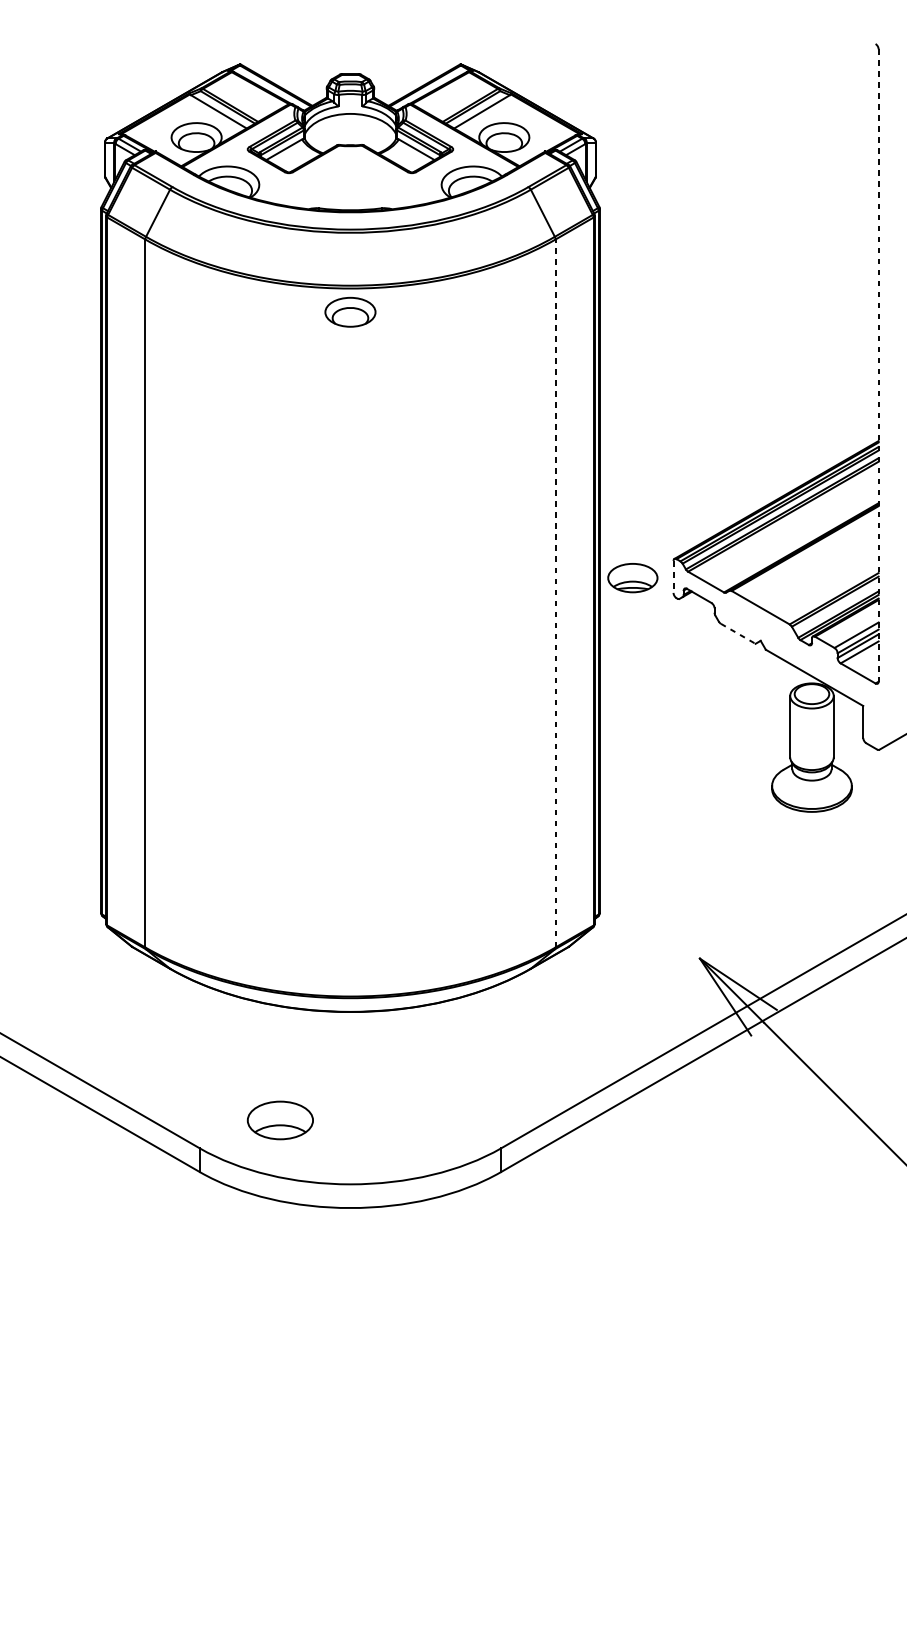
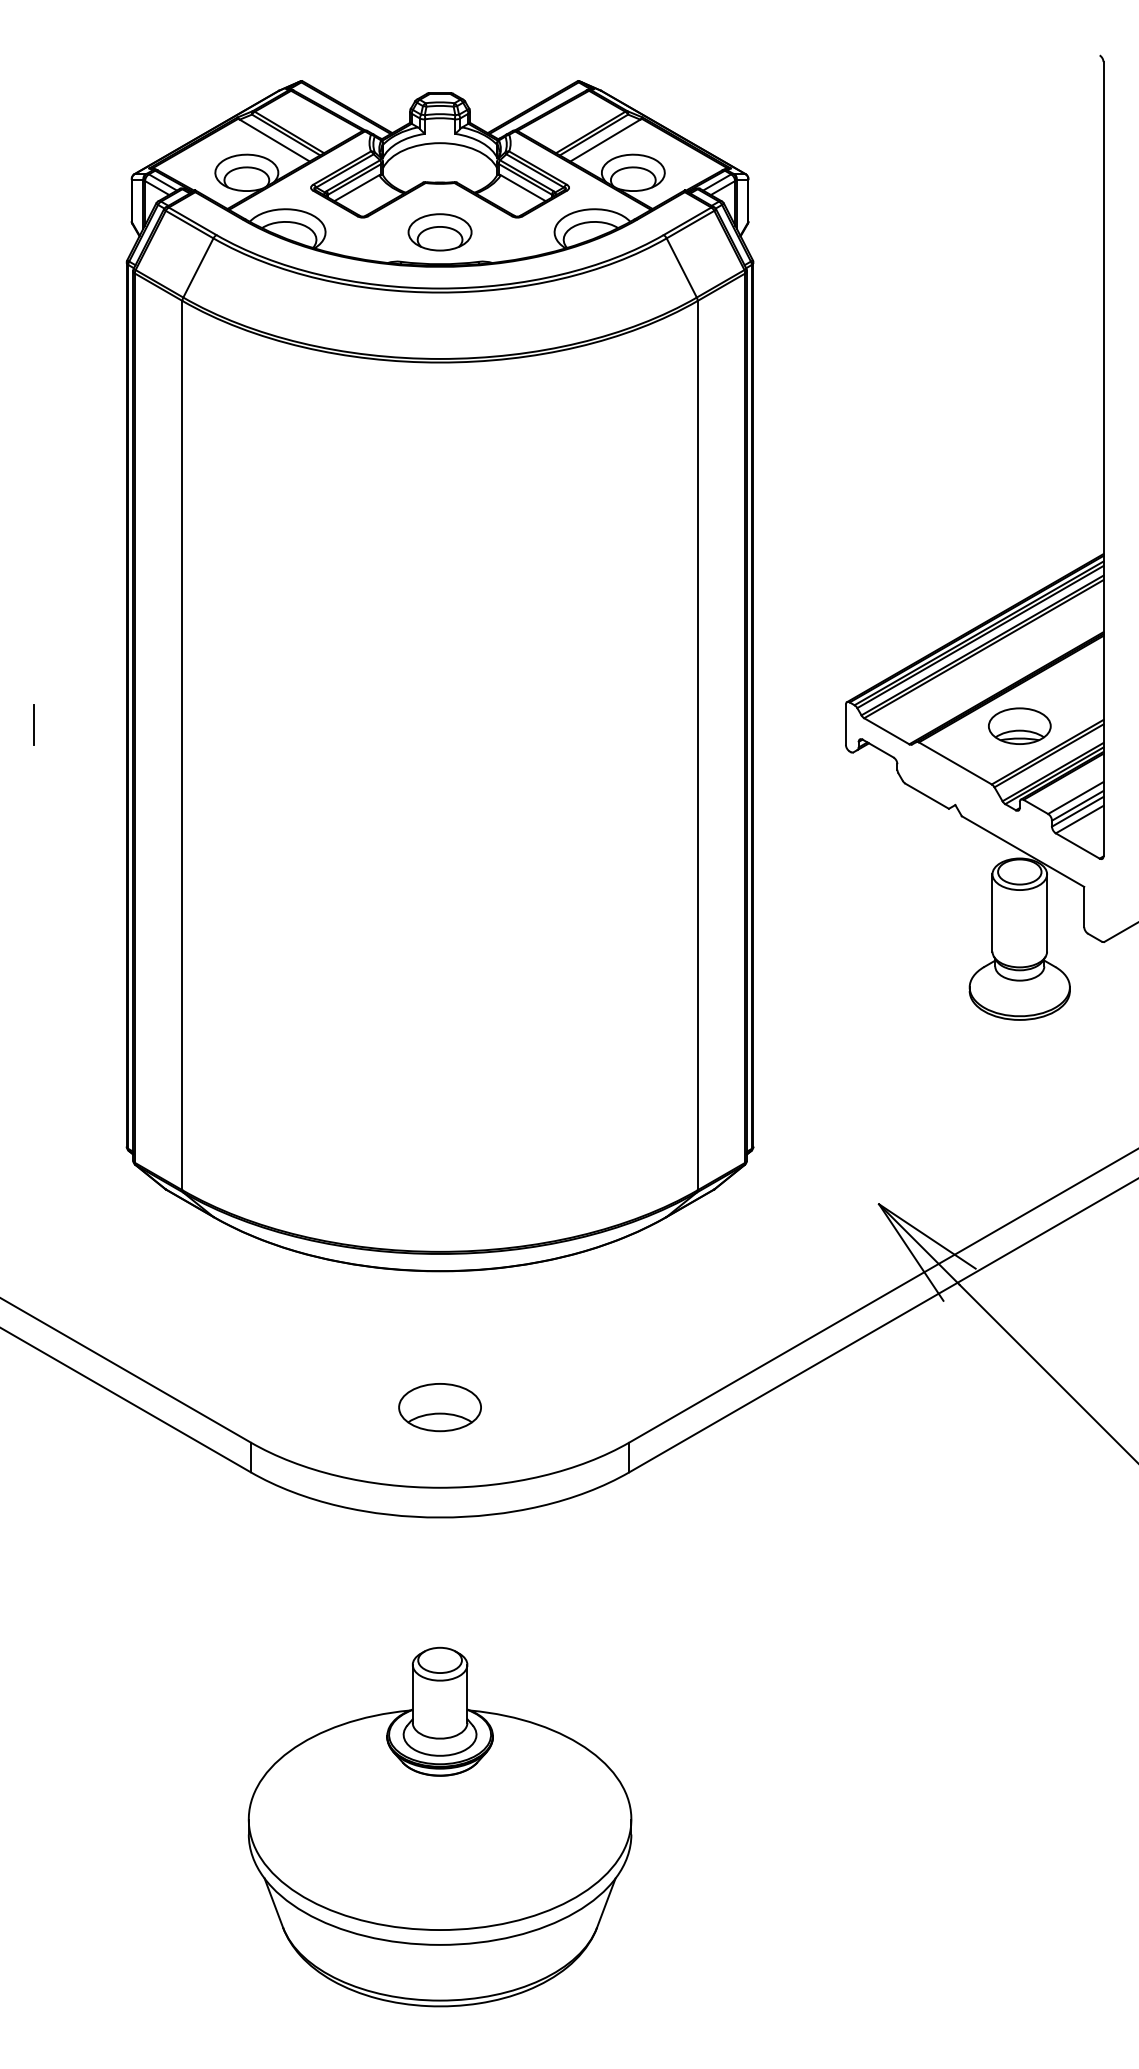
part: (350, 312) -> (439, 232), moved
line: (878, 365) -> (1103, 459), dashed -> solid
line: (27, 576) -> (34, 724), added
part: (632, 577) -> (1019, 725), moved
line: (673, 577) -> (845, 725), dashed -> solid
line: (555, 593) -> (697, 745), dashed -> solid
line: (738, 634) -> (927, 796), dashed -> solid
part: (279, 1120) -> (439, 1407), moved
part: (350, 1454) -> (439, 1826), added

